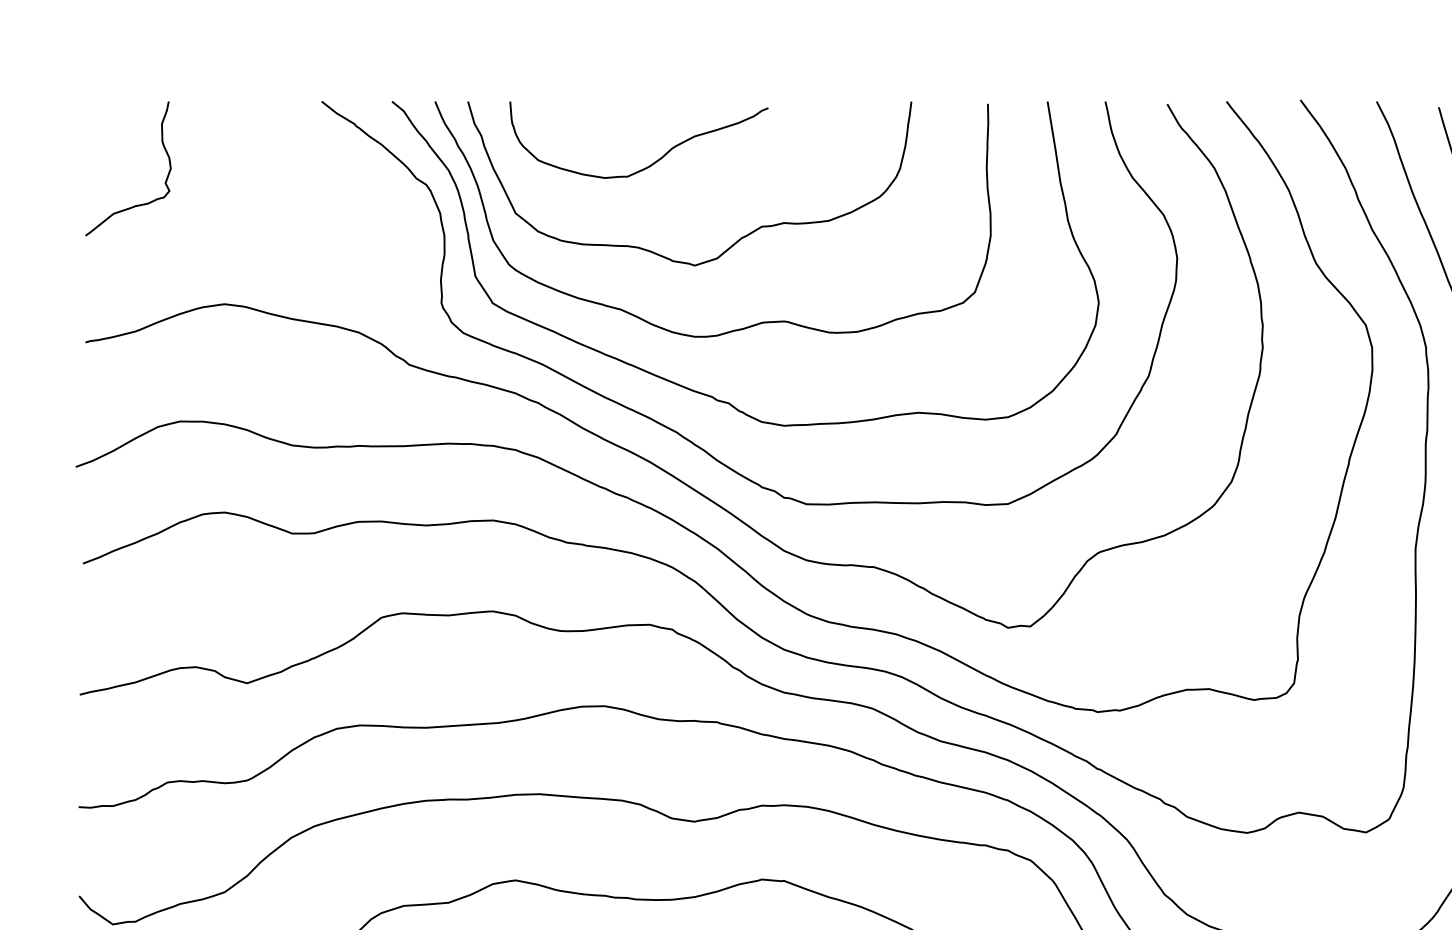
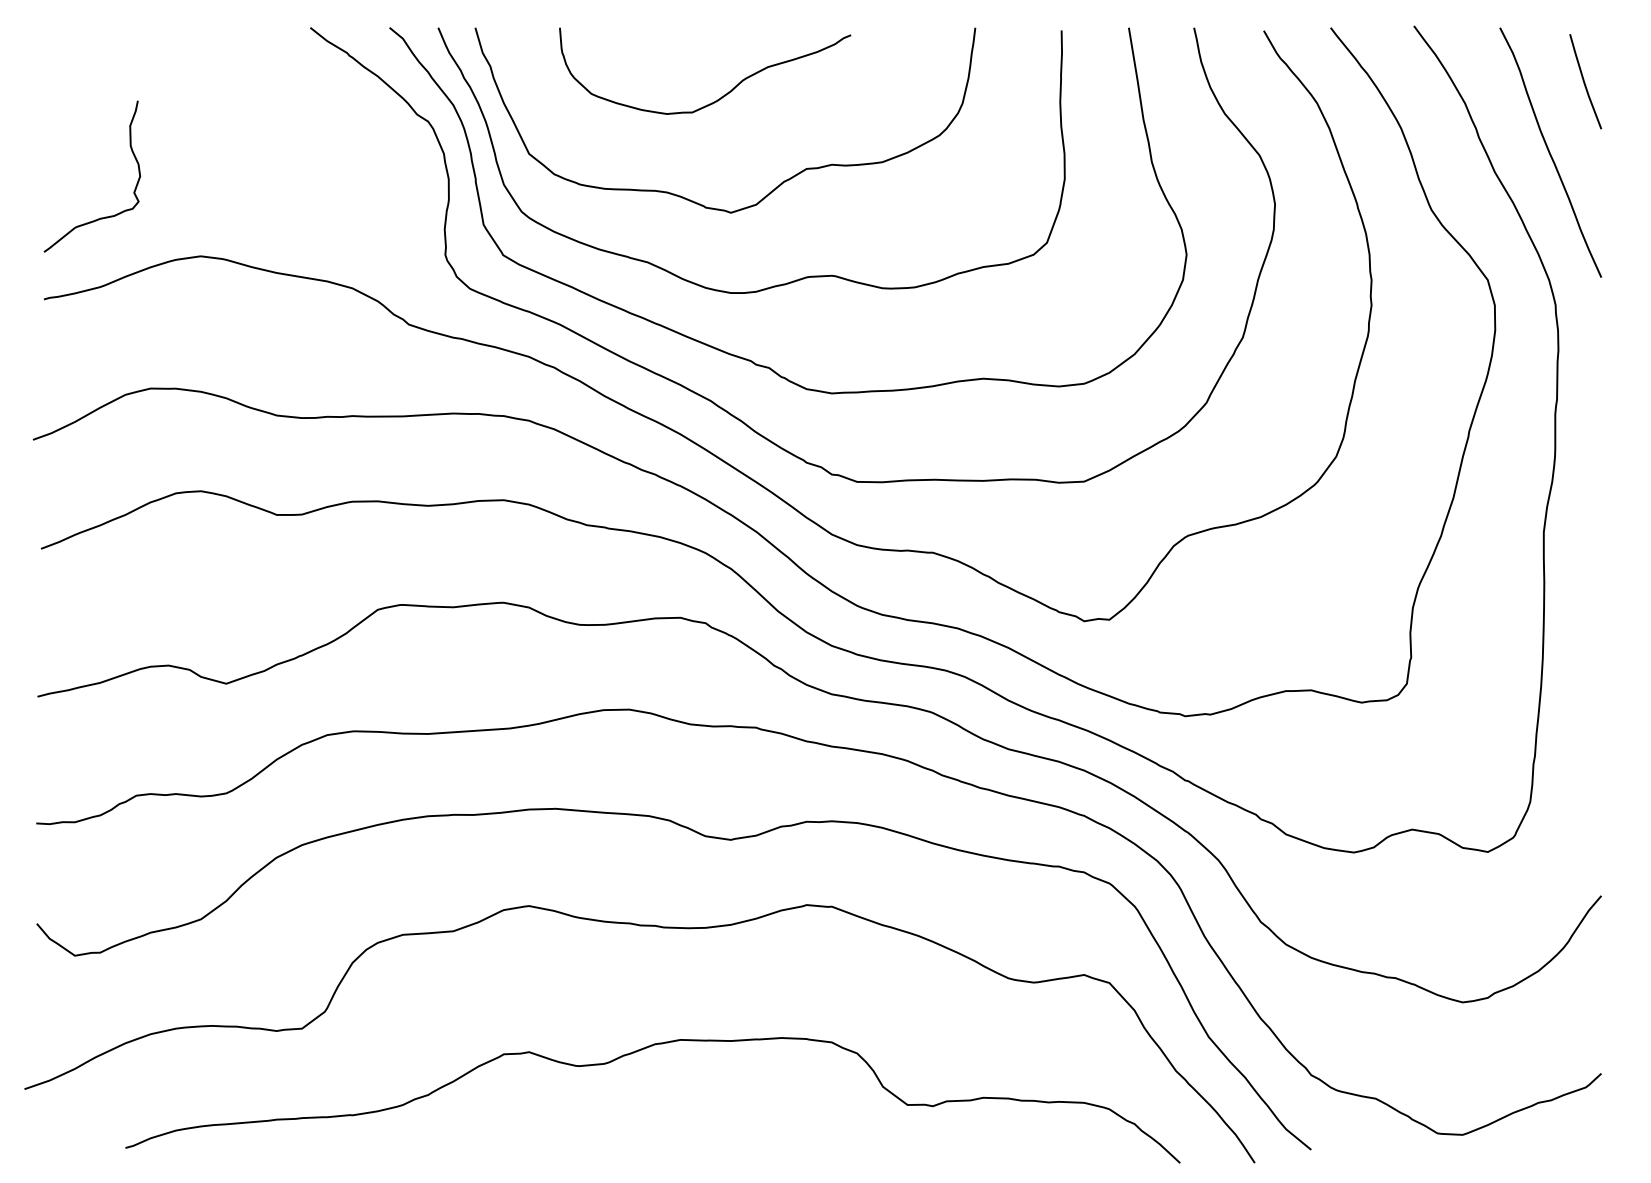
curve: (653, 162) -> (721, 96), moved
curve: (135, 205) -> (100, 217), moved

